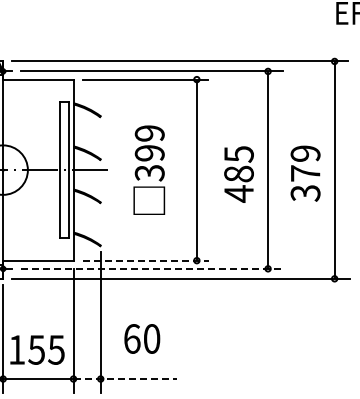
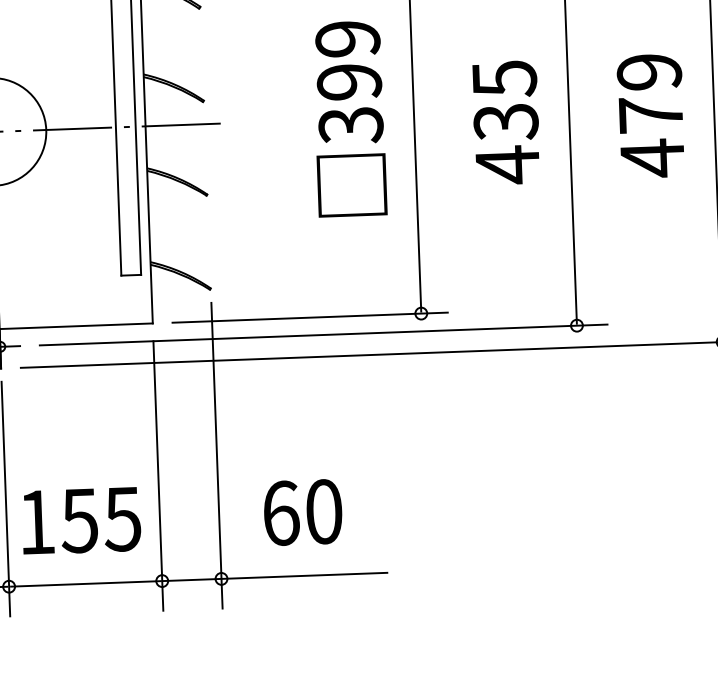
text: (149, 169) -> (350, 117), moved
text: (238, 173) -> (504, 120), 485 -> 435
text: (305, 193) -> (652, 158), 379 -> 479
line: (146, 260) -> (311, 317), dashed -> solid
line: (152, 268) -> (325, 334), dashed -> solid
text: (142, 338) -> (303, 511), moved
line: (125, 379) -> (275, 577), dashed -> solid

